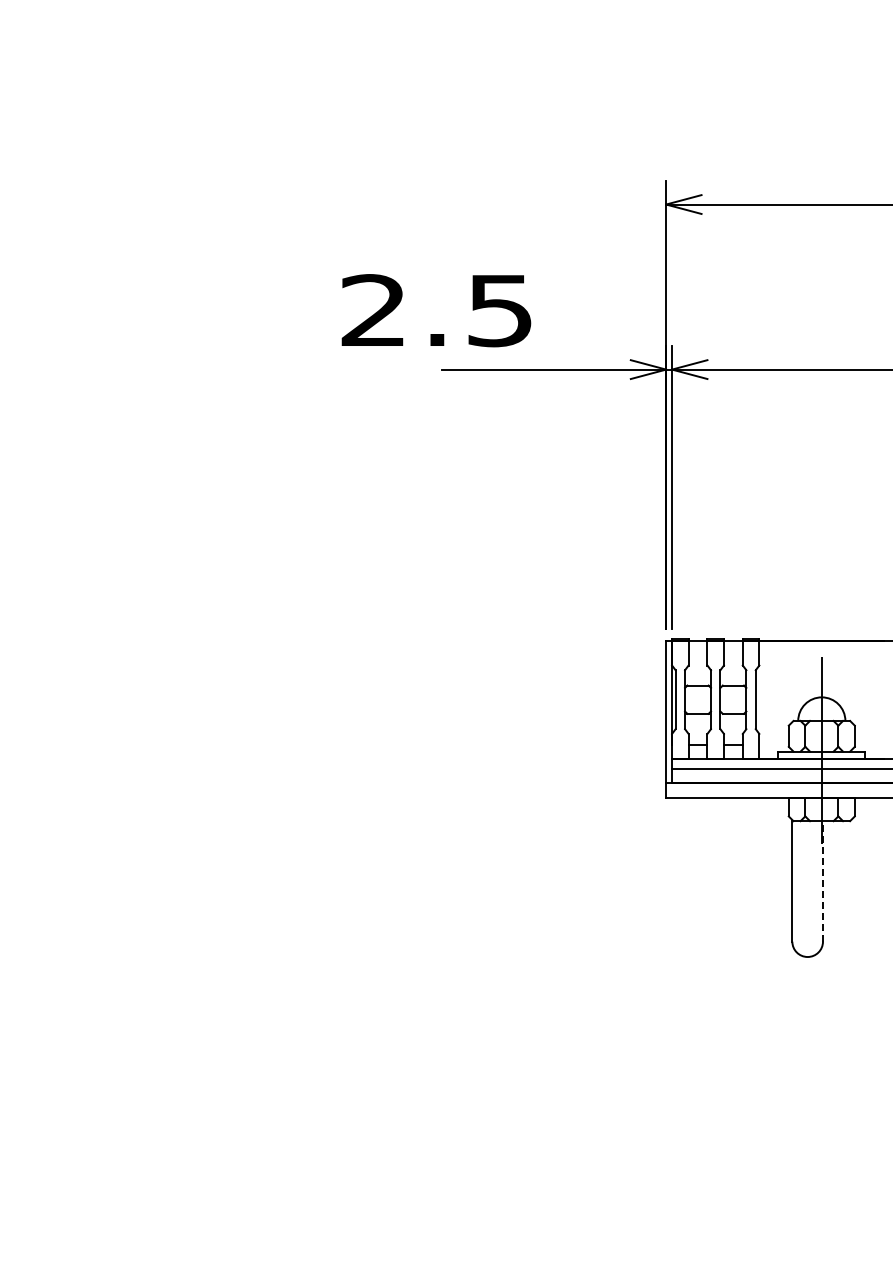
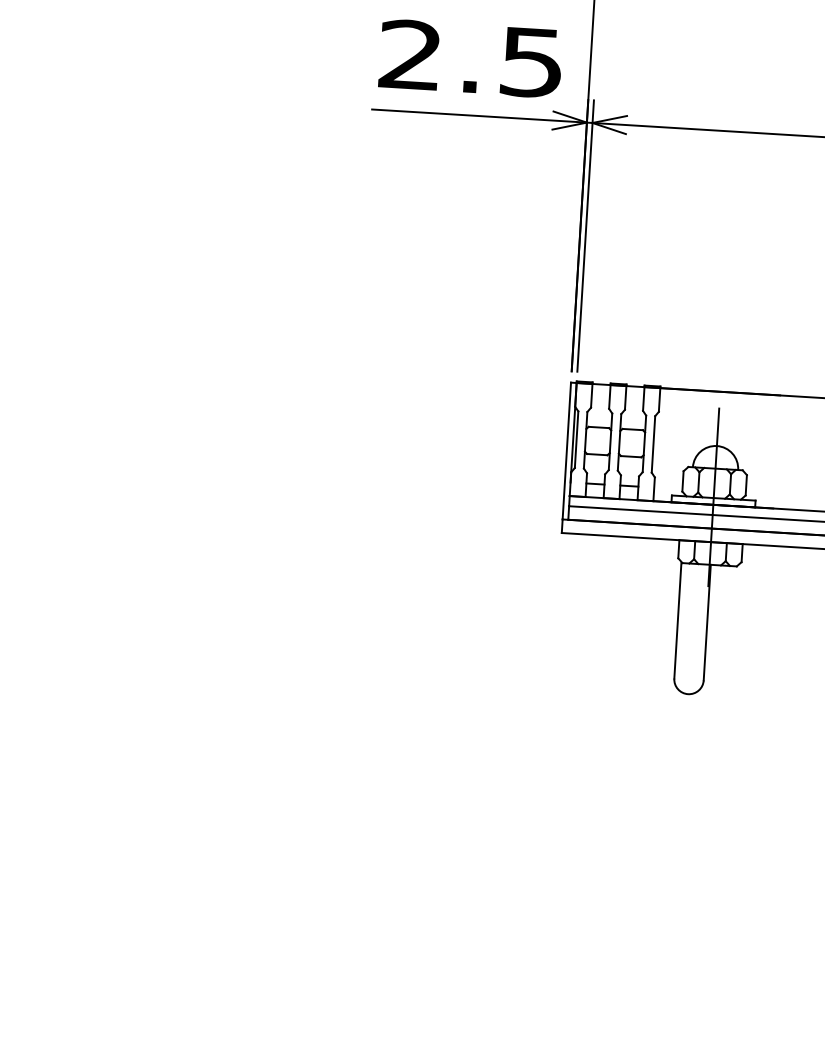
text: (436, 310) -> (470, 58), moved
line: (823, 880) -> (707, 621), dashed -> solid

